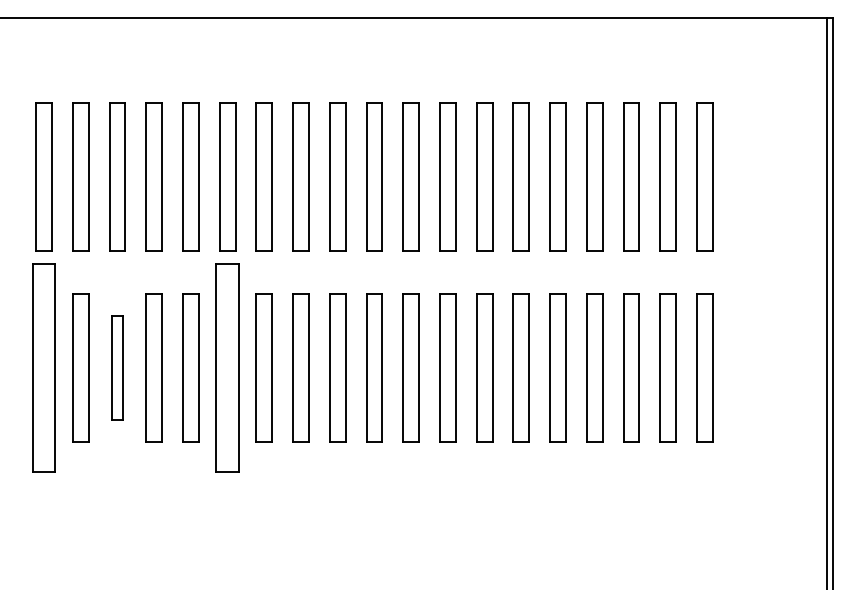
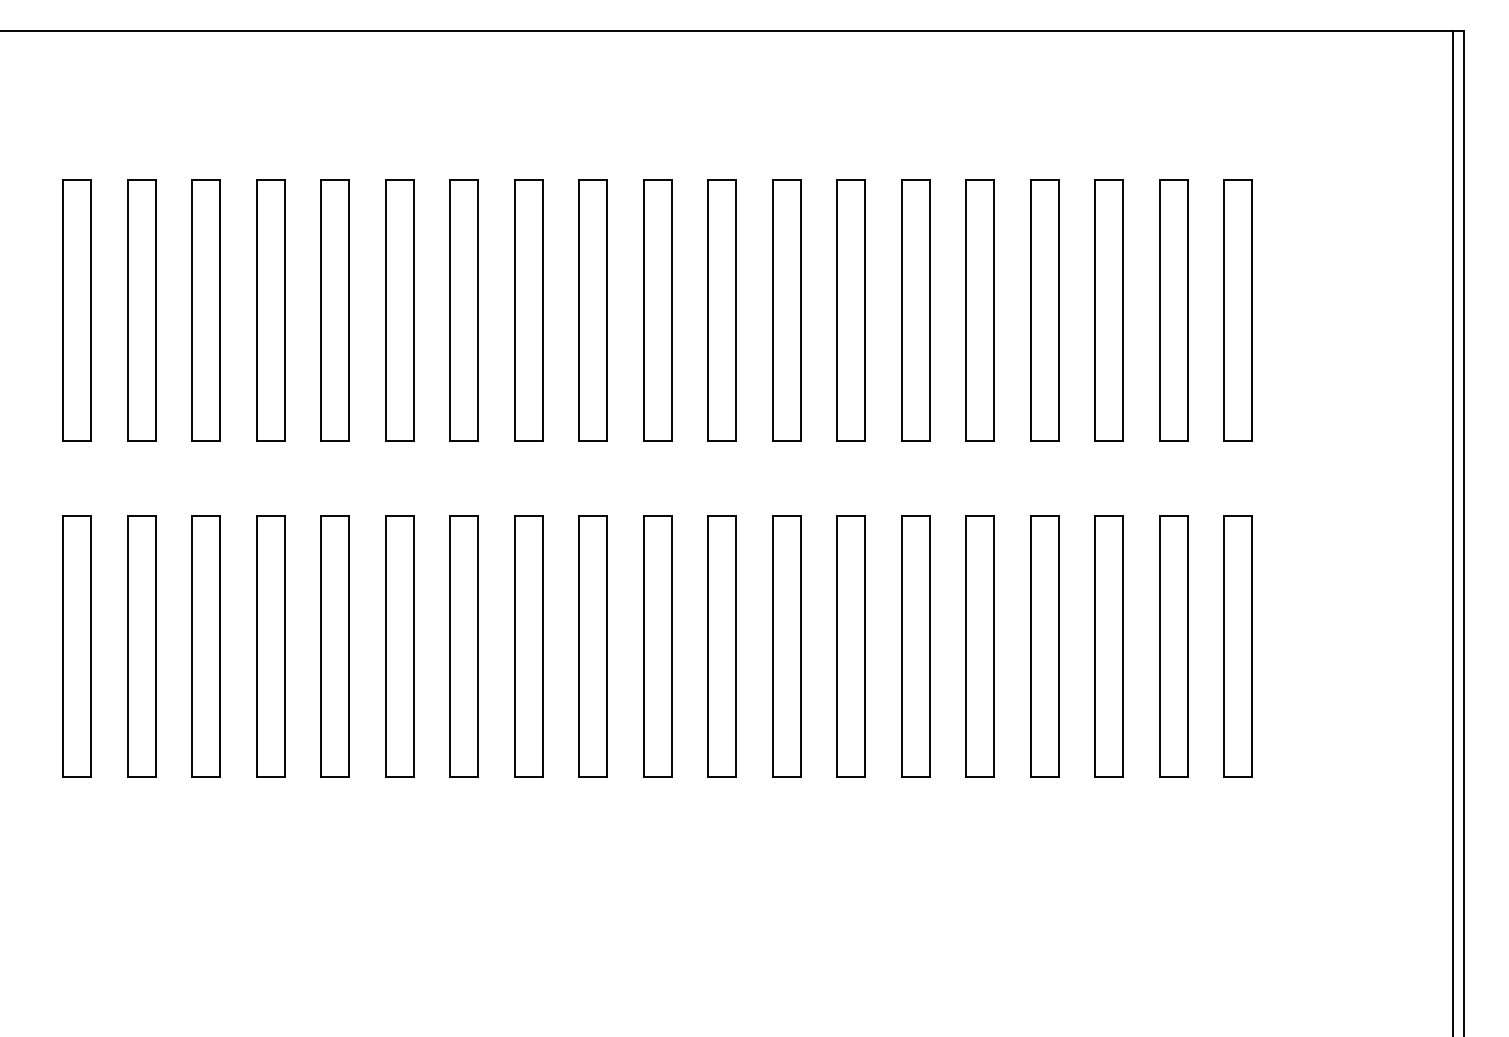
part: (43, 367) -> (76, 645), size x0.71
part: (117, 367) -> (206, 645), size x1.43
part: (227, 367) -> (399, 645), size x0.71

